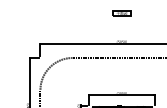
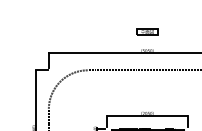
part: (121, 13) -> (147, 32), moved

